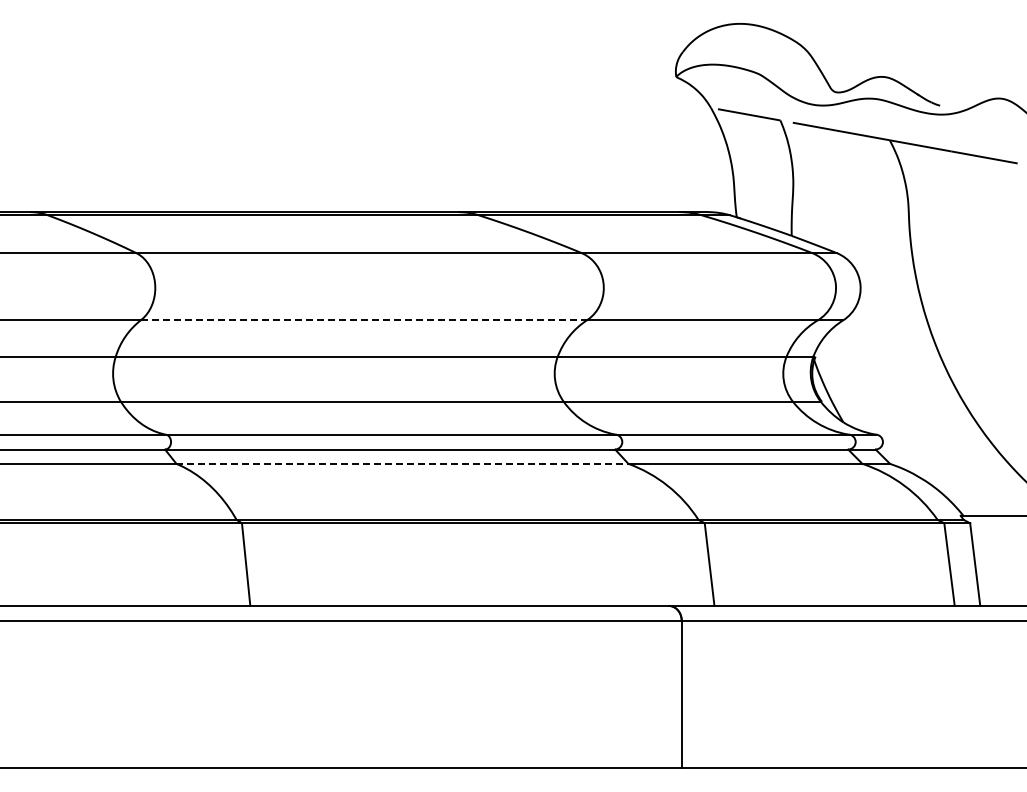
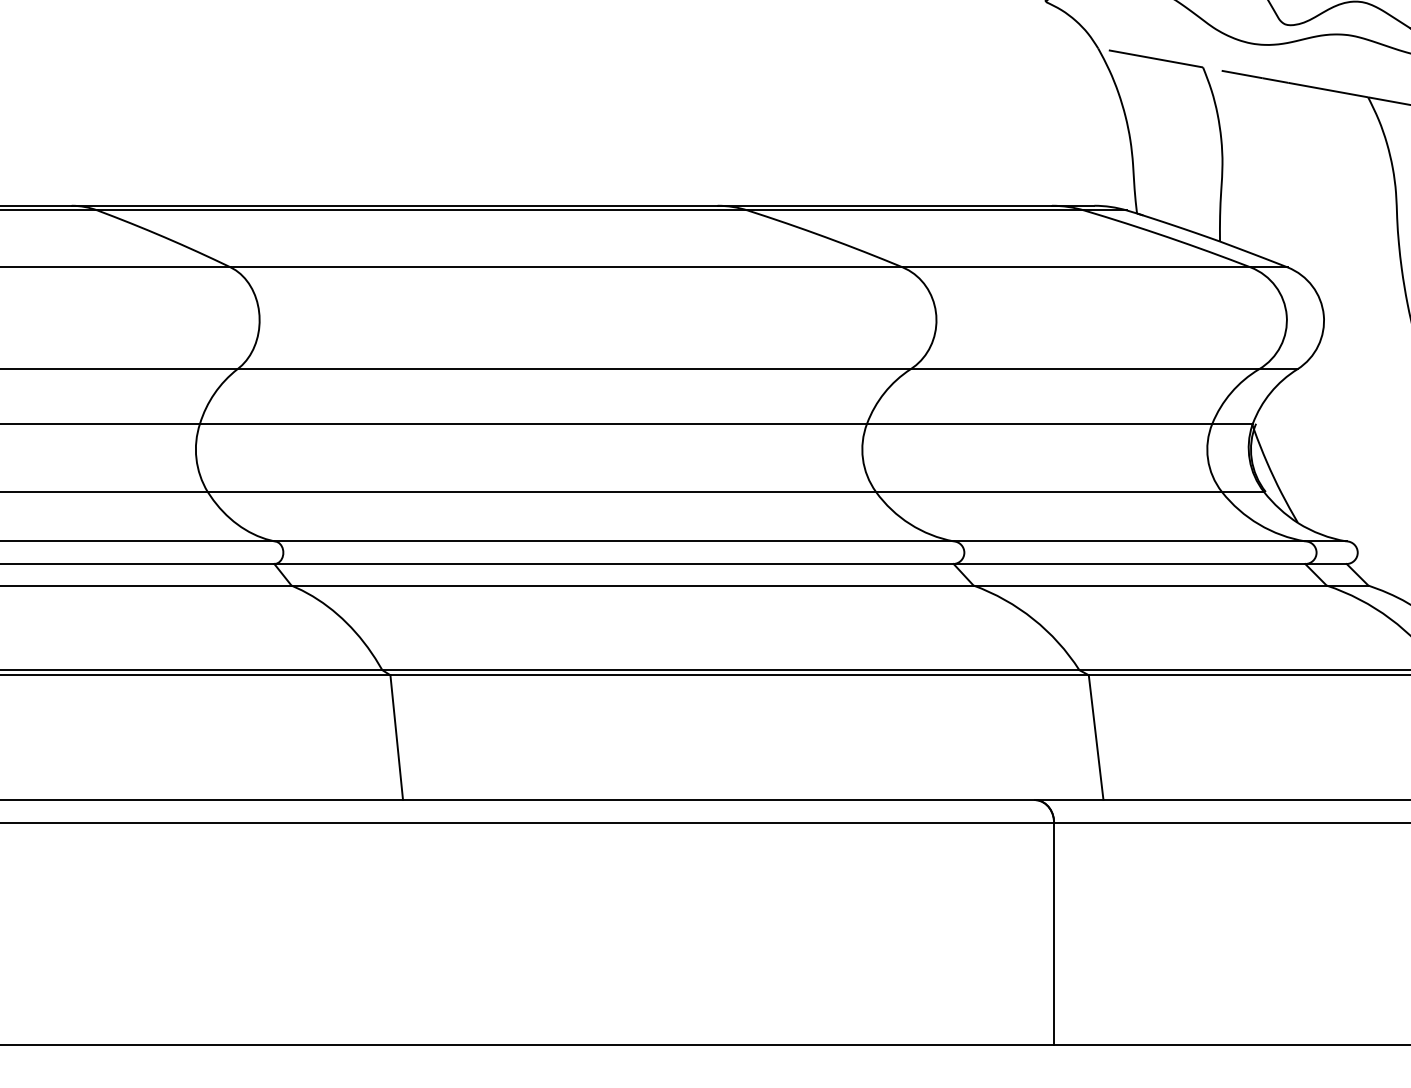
line: (364, 320) -> (575, 369), dashed -> solid
line: (402, 463) -> (632, 585), dashed -> solid

